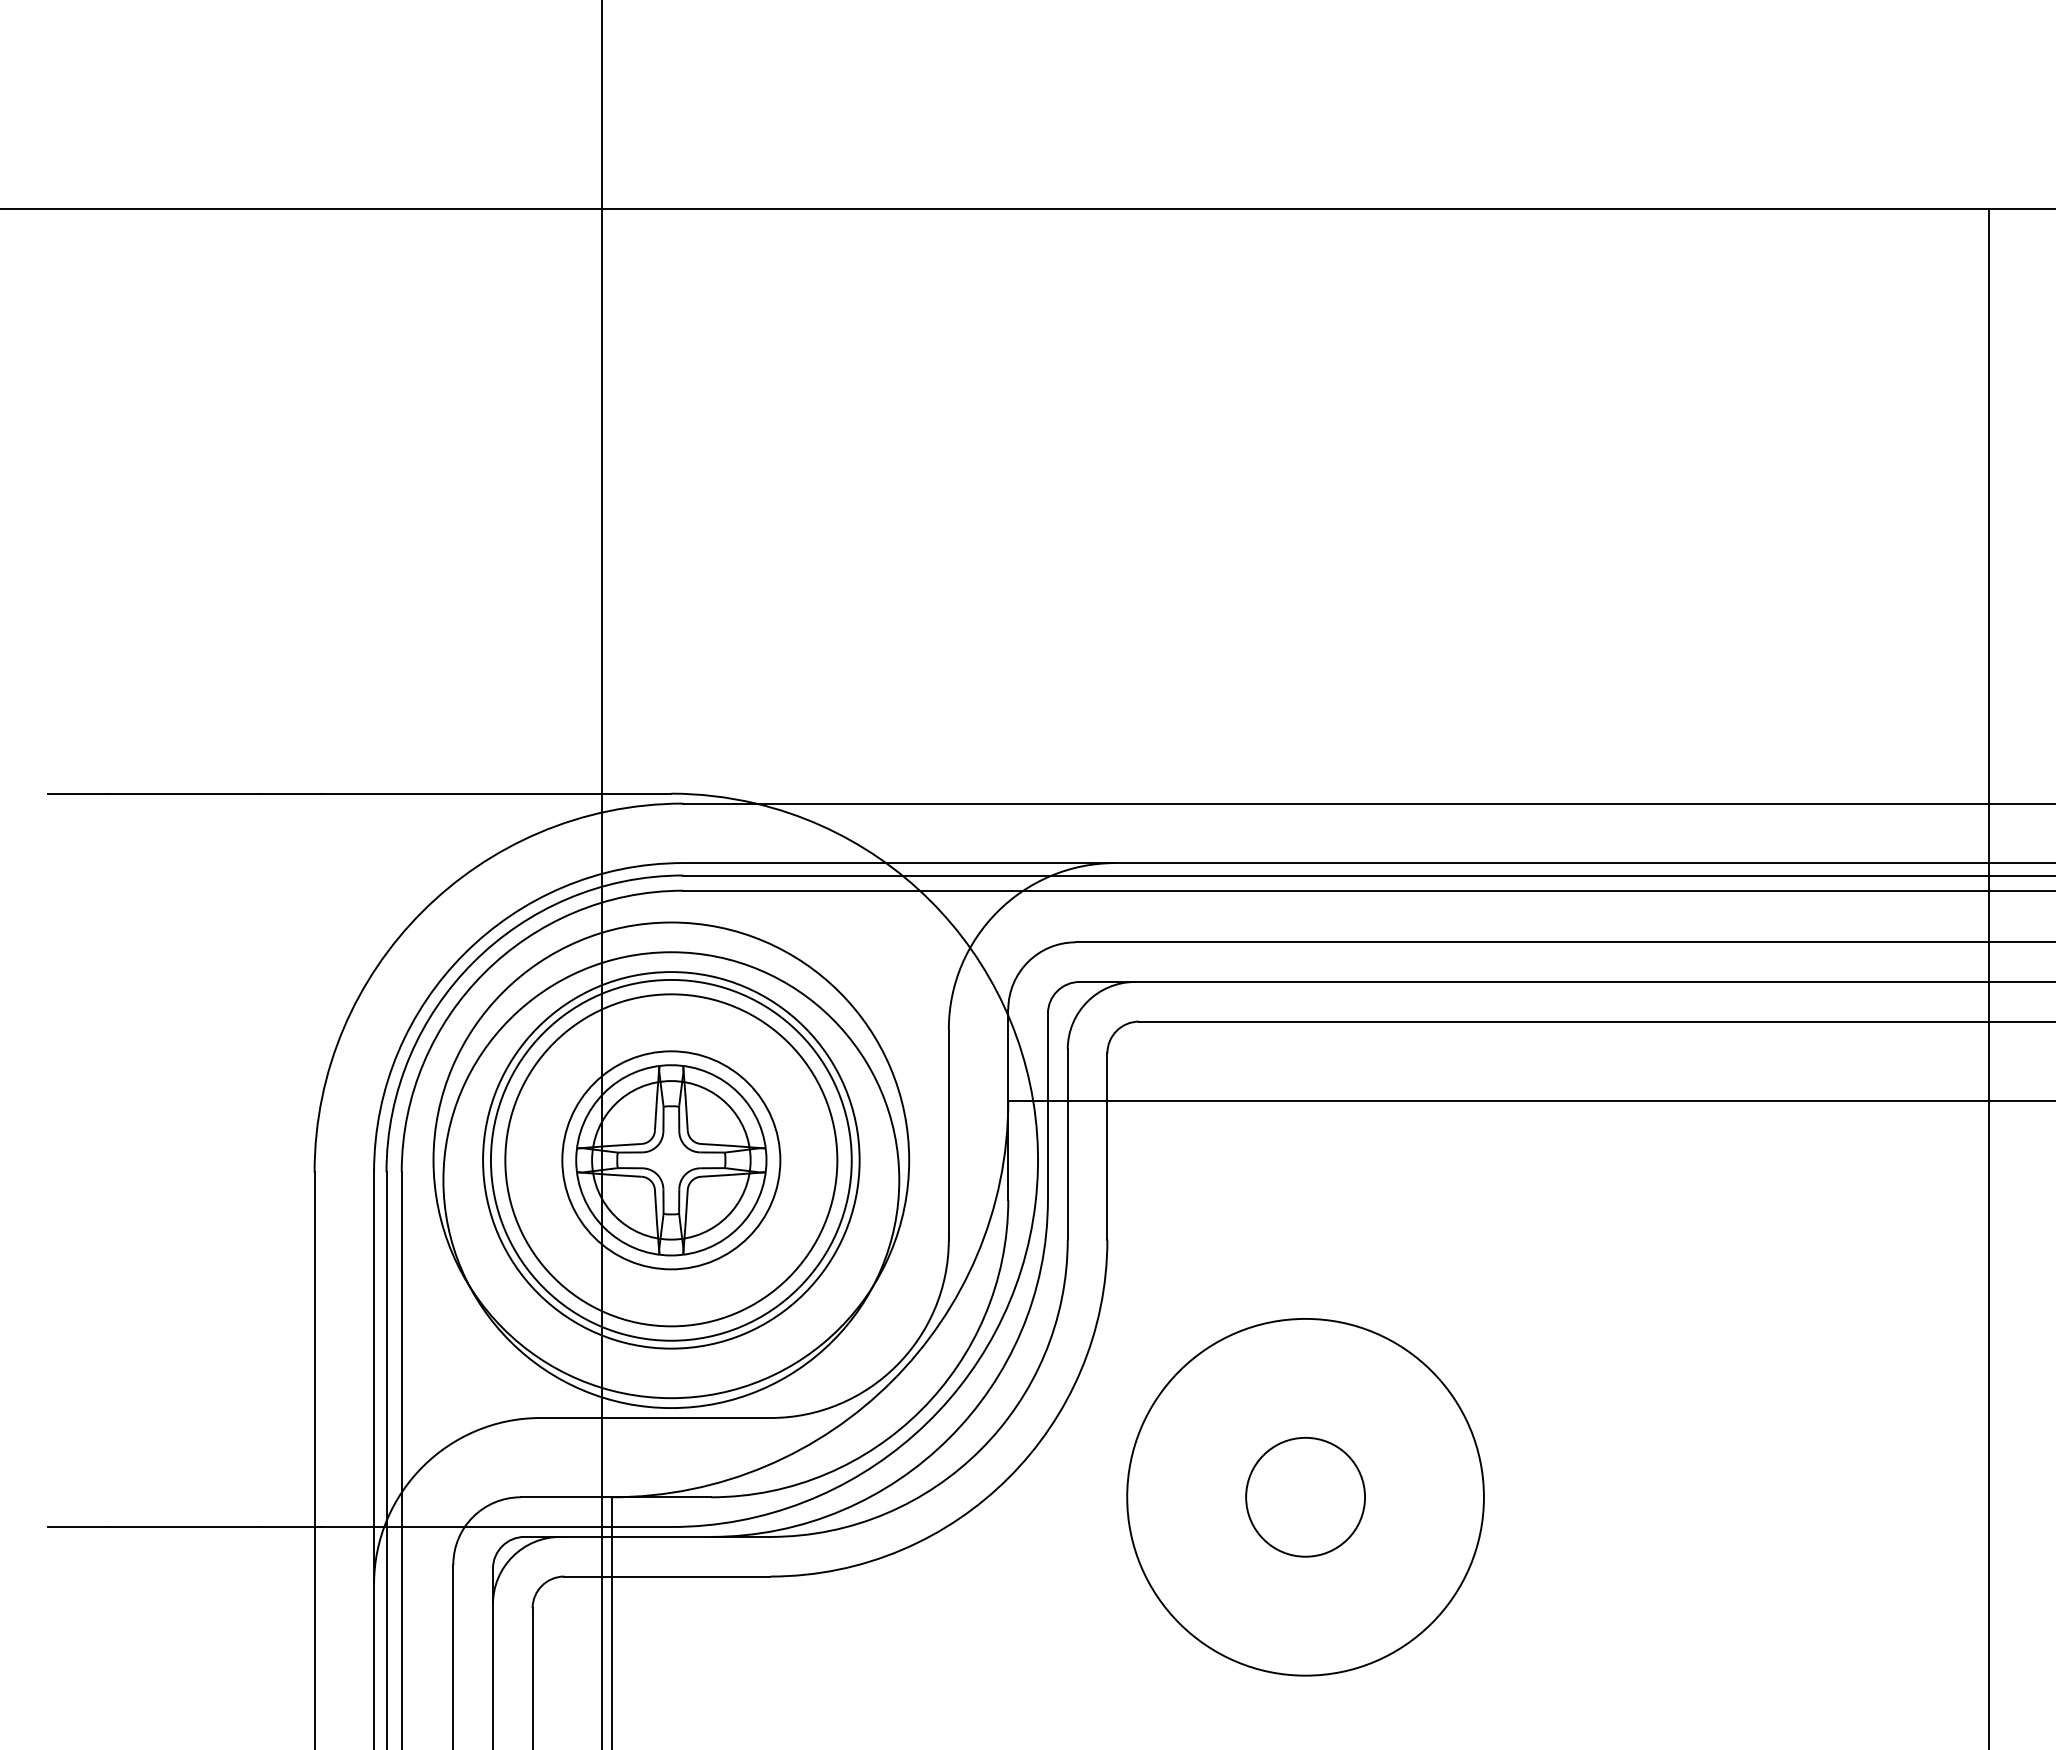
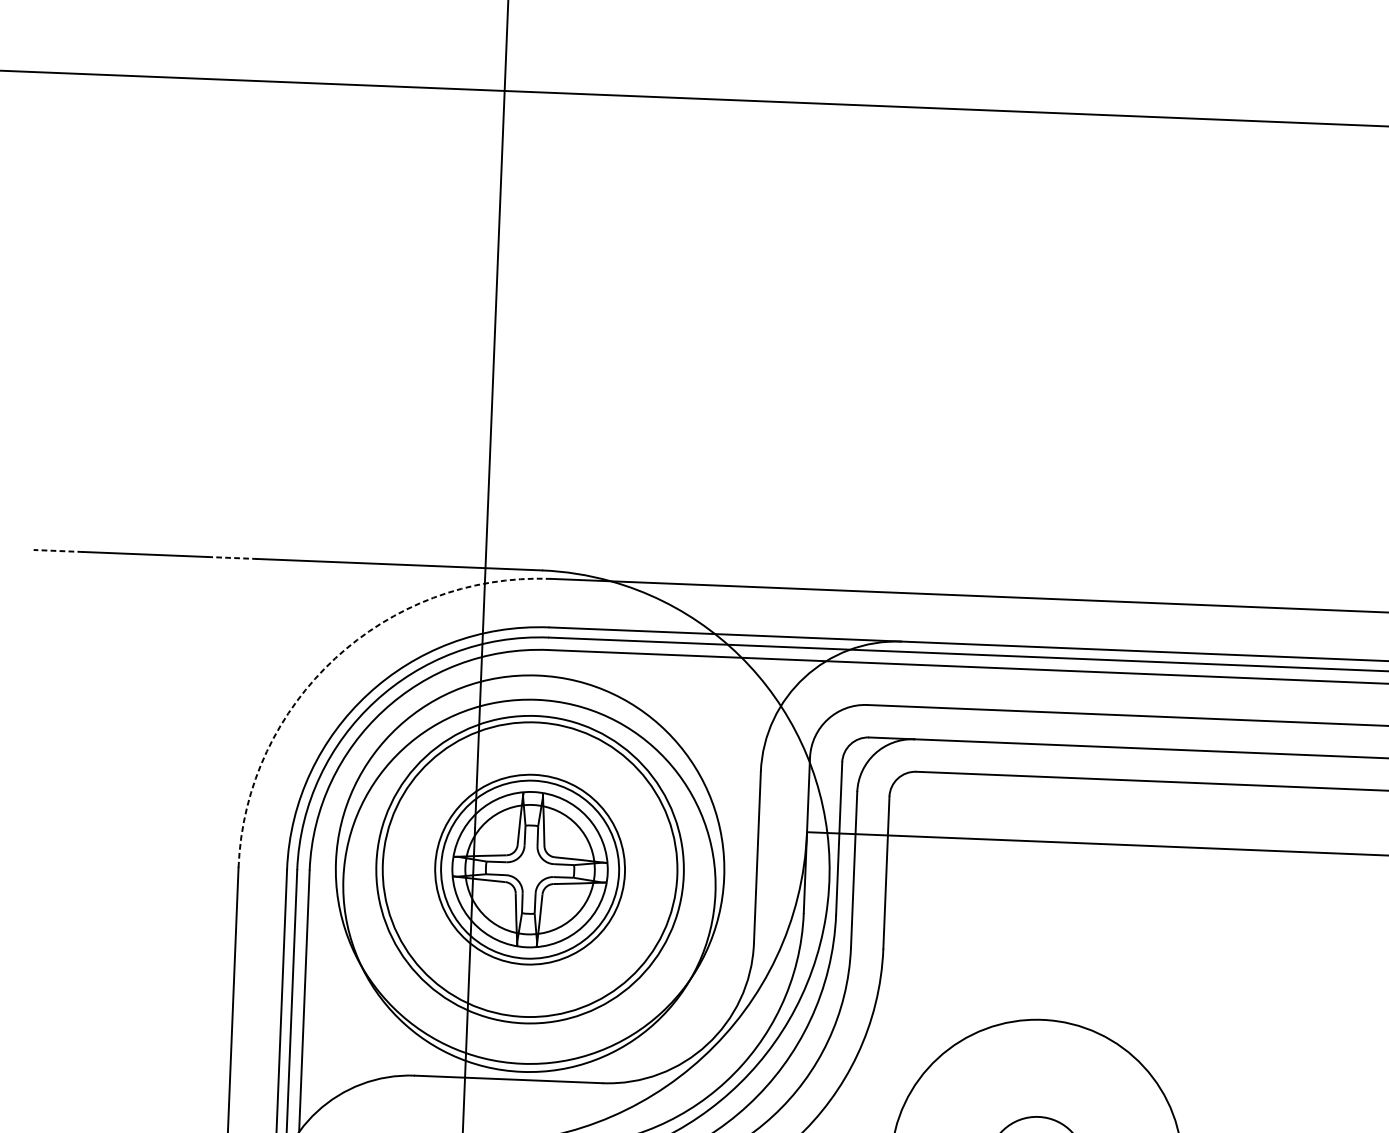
line: (78, 793) -> (58, 550), solid -> dashed
line: (291, 793) -> (232, 557), solid -> dashed
arc: (422, 911) -> (335, 658), solid -> dashed
circle: (671, 1160) -> (530, 869), size x0.7

